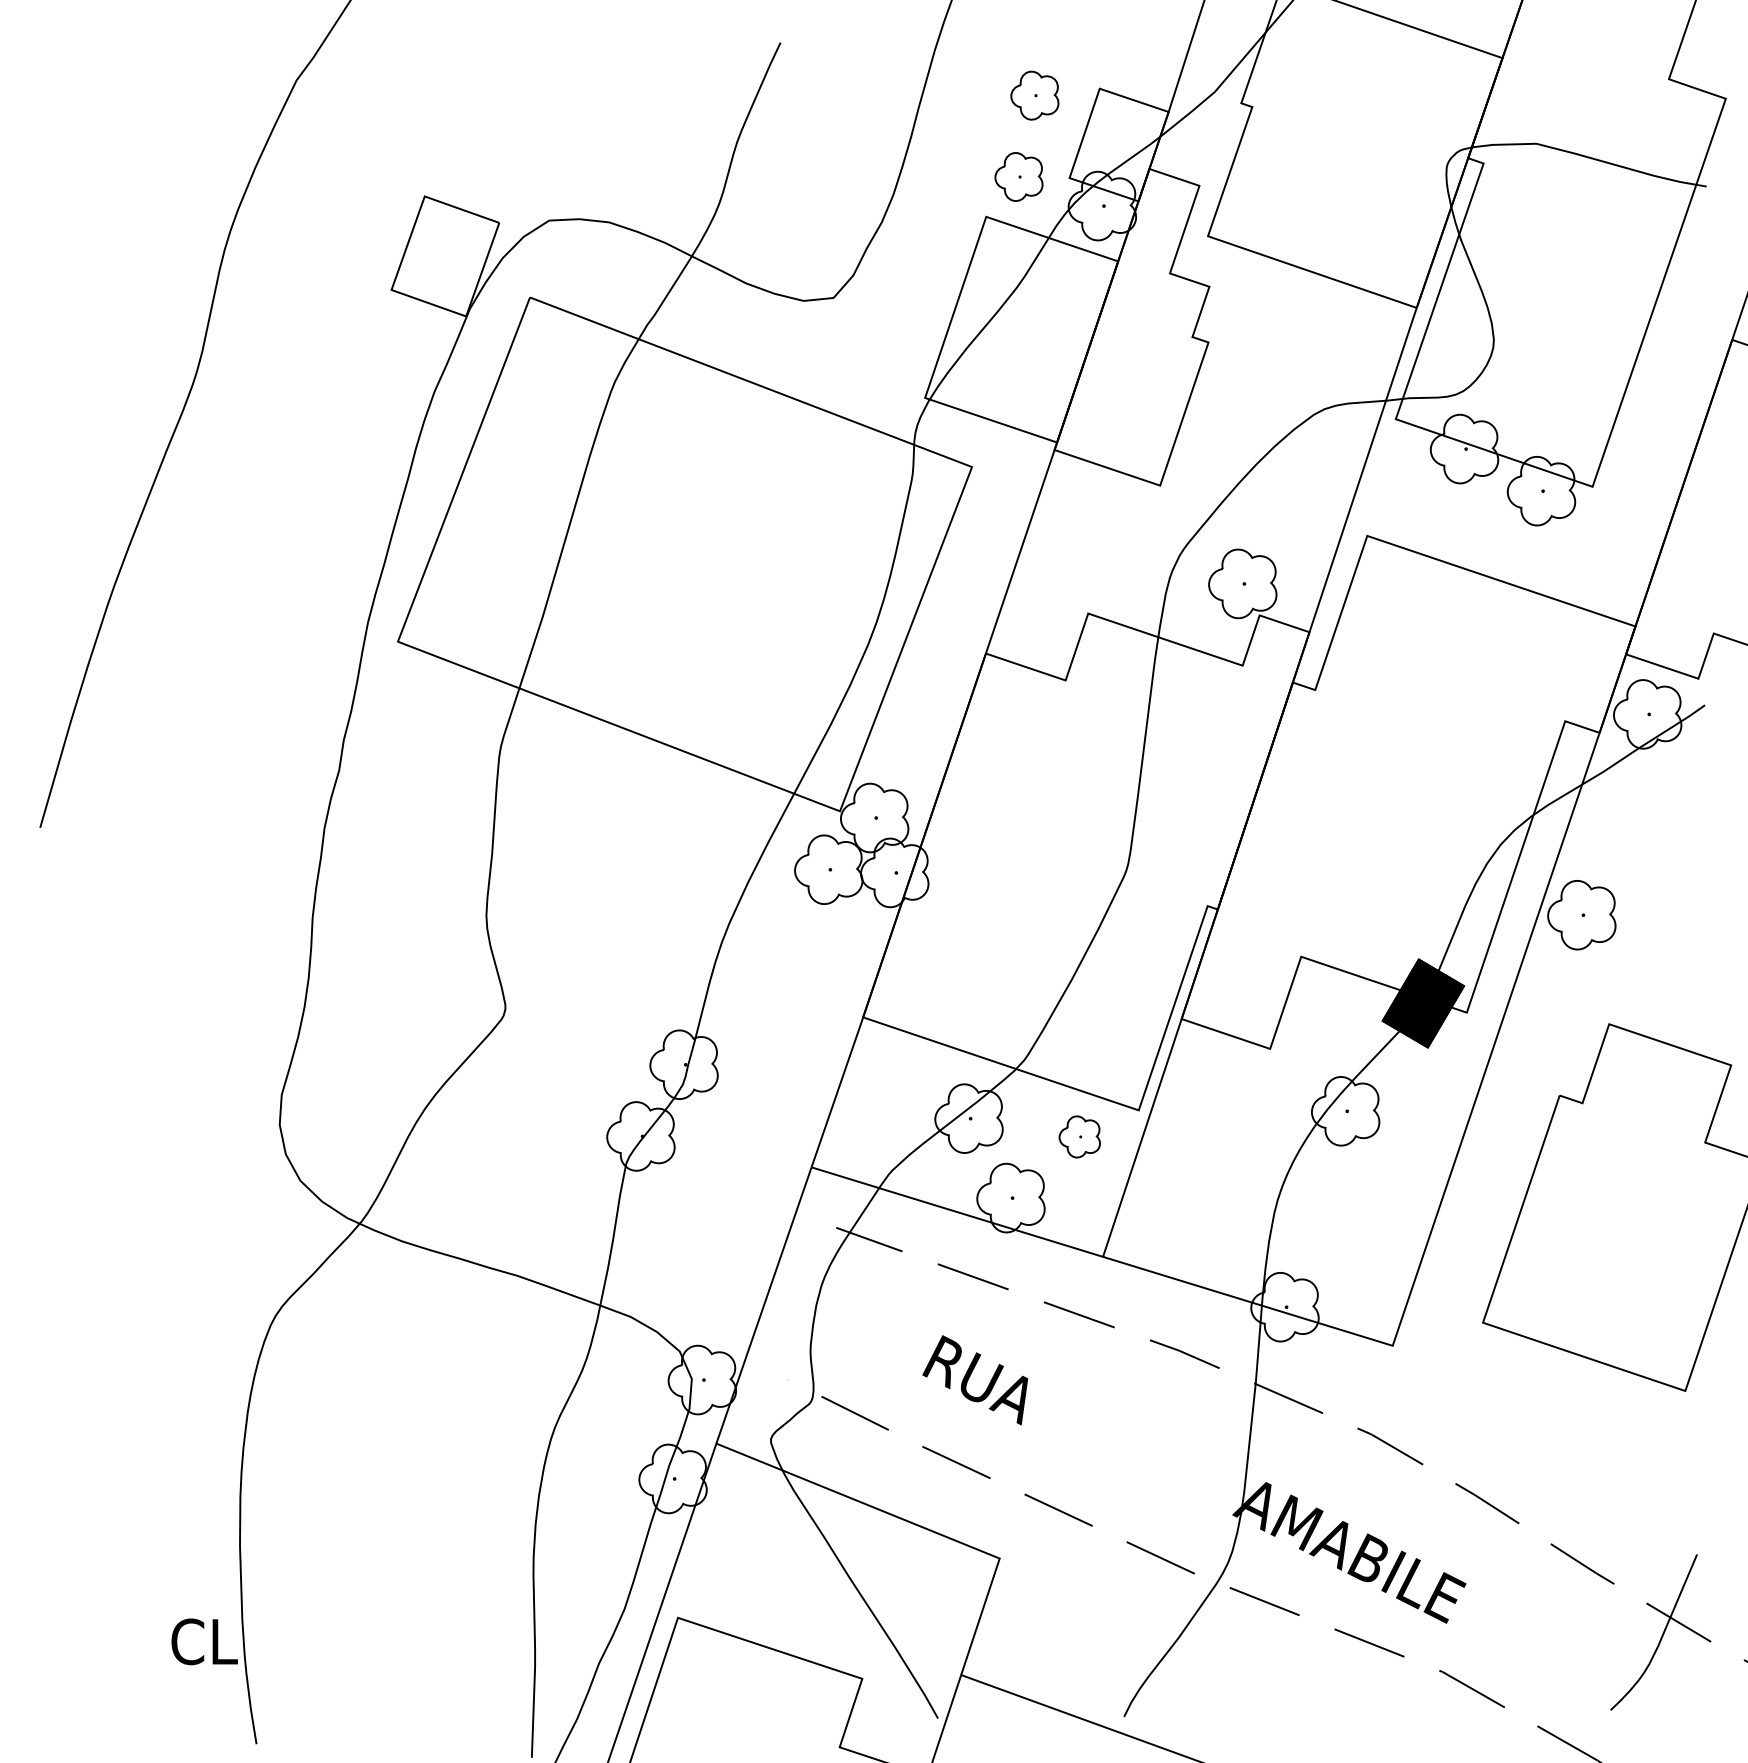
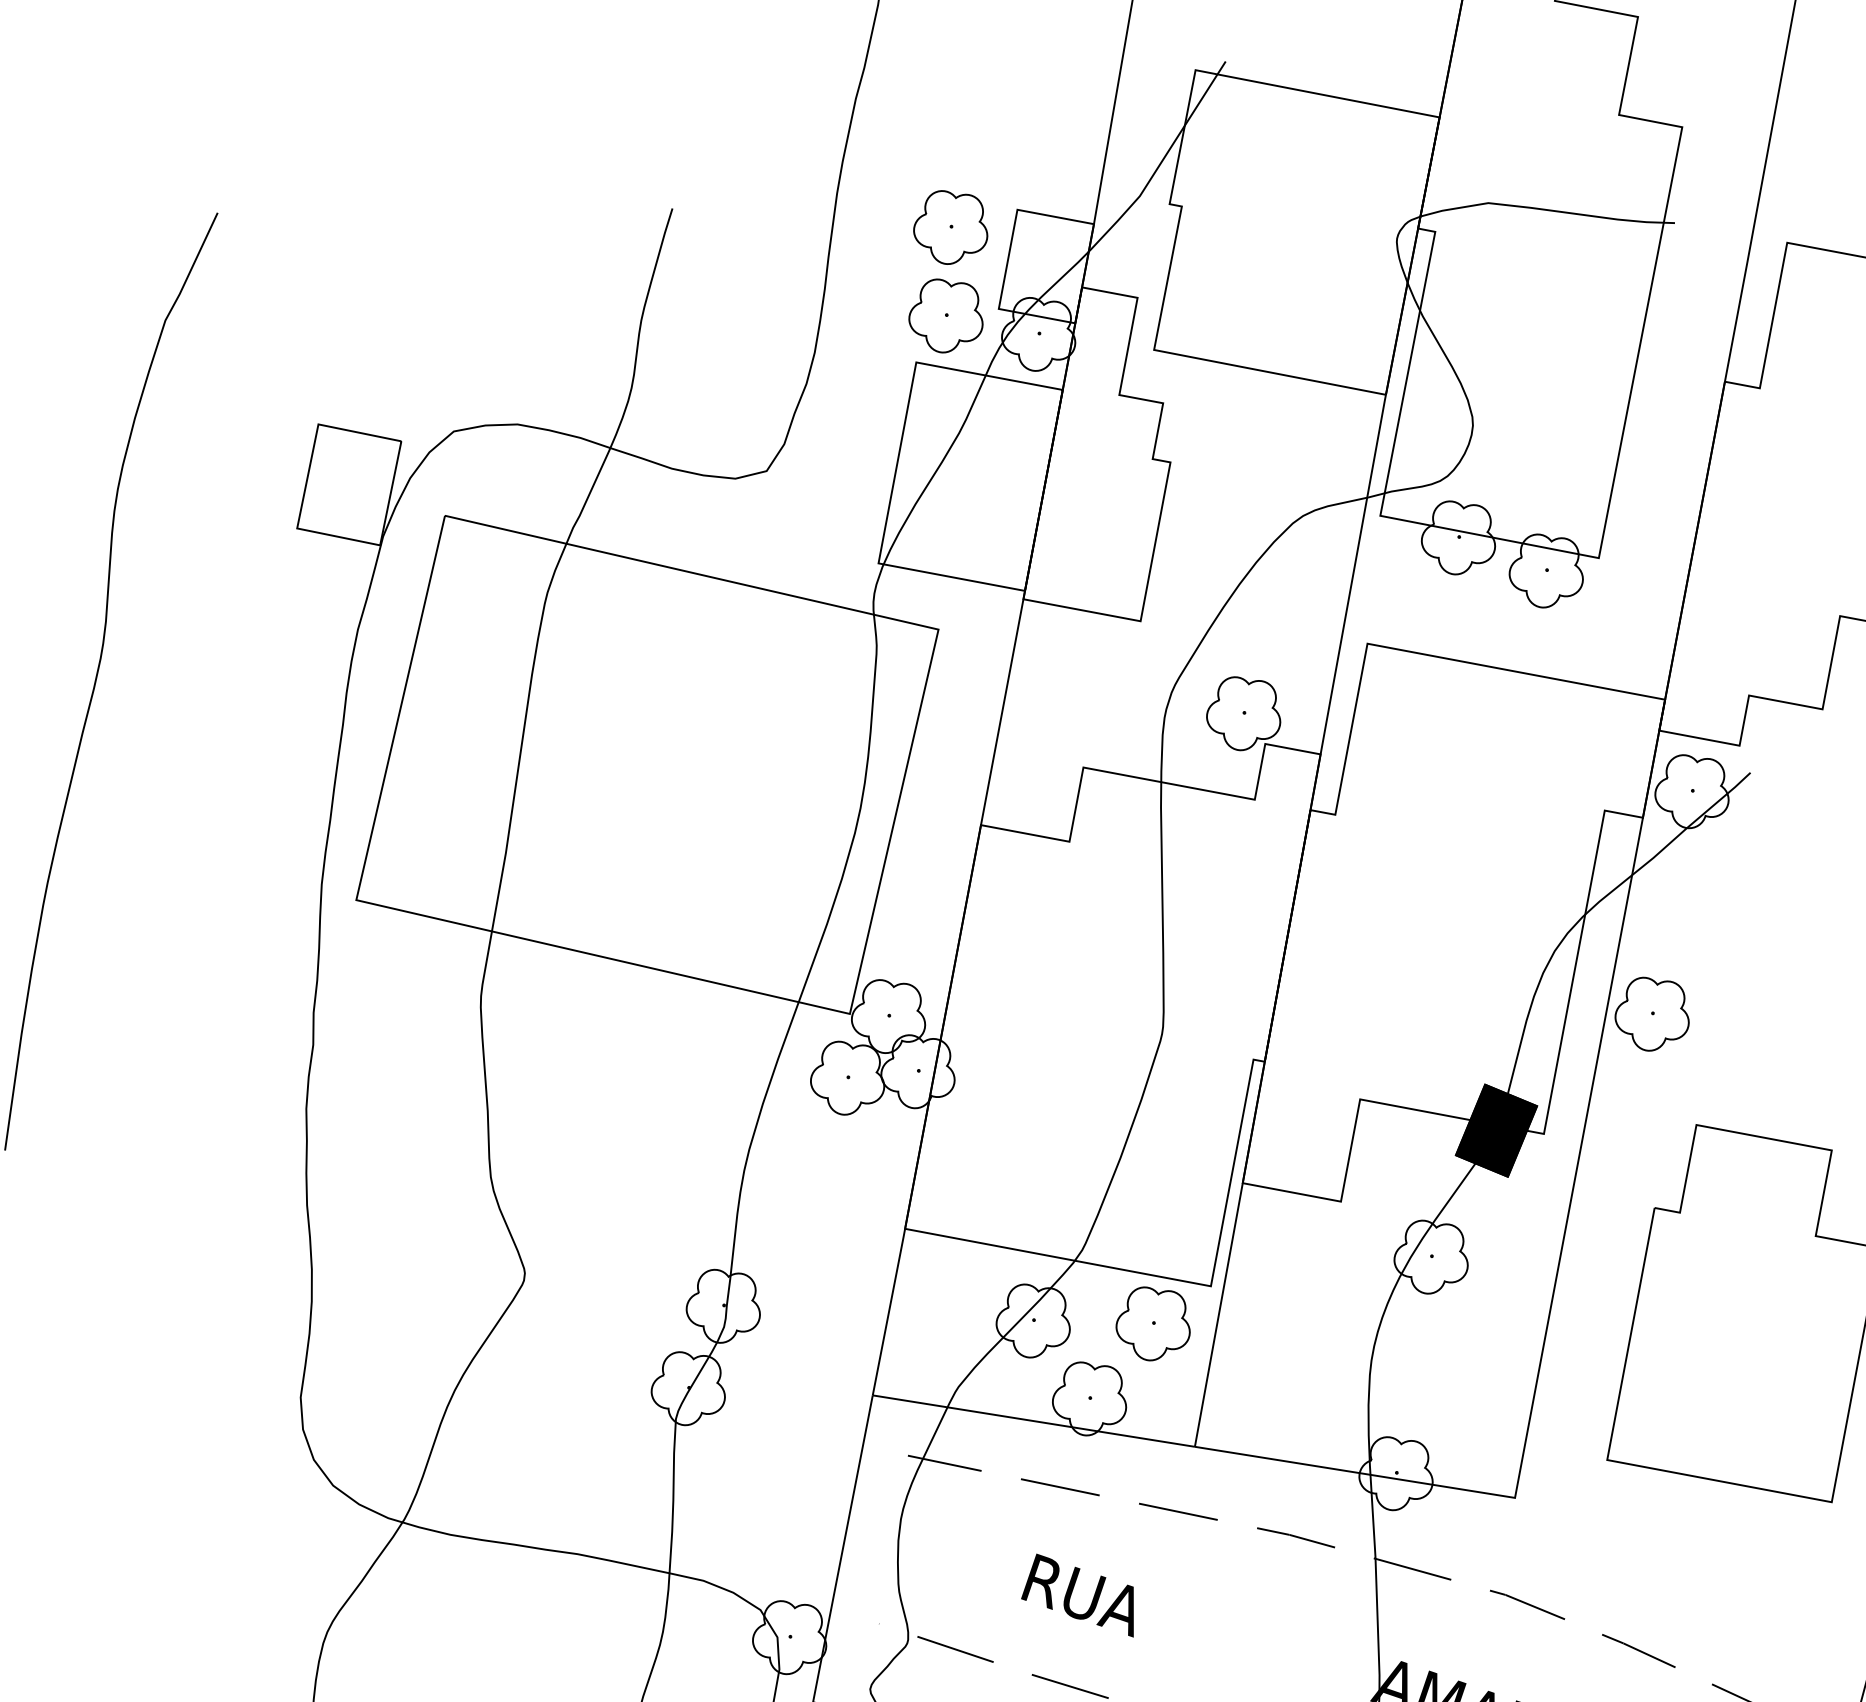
part: (1034, 95) -> (949, 226), size x1.43
part: (1018, 176) -> (944, 314), size x1.43
part: (1079, 1136) -> (1152, 1322), size x1.67

